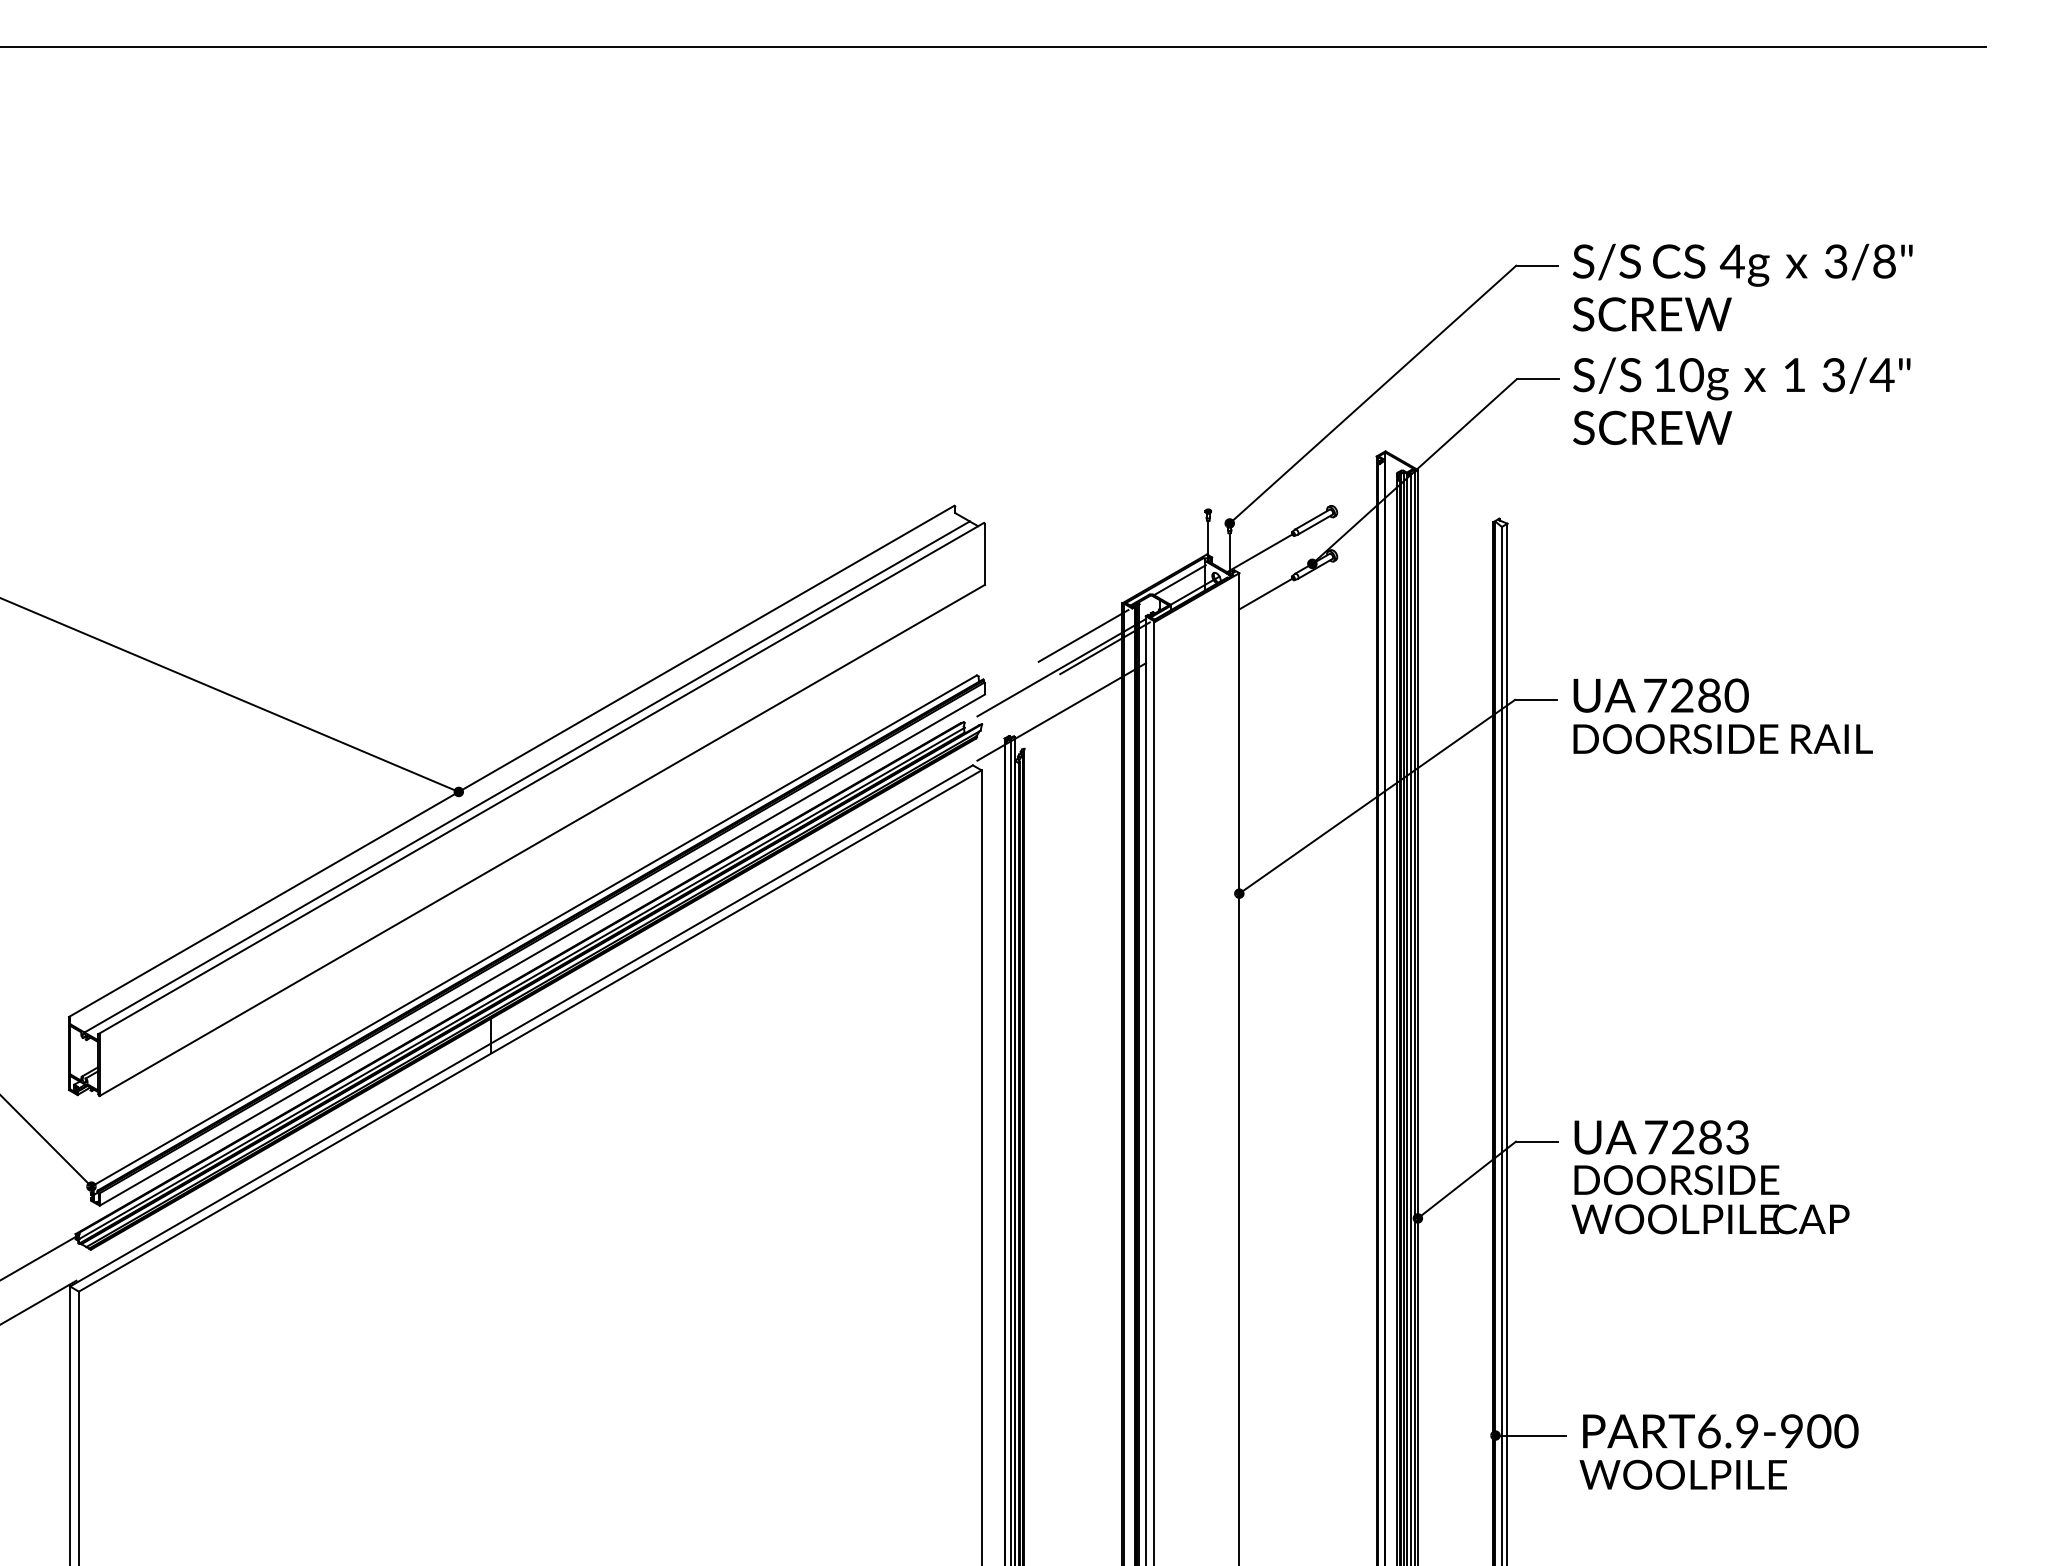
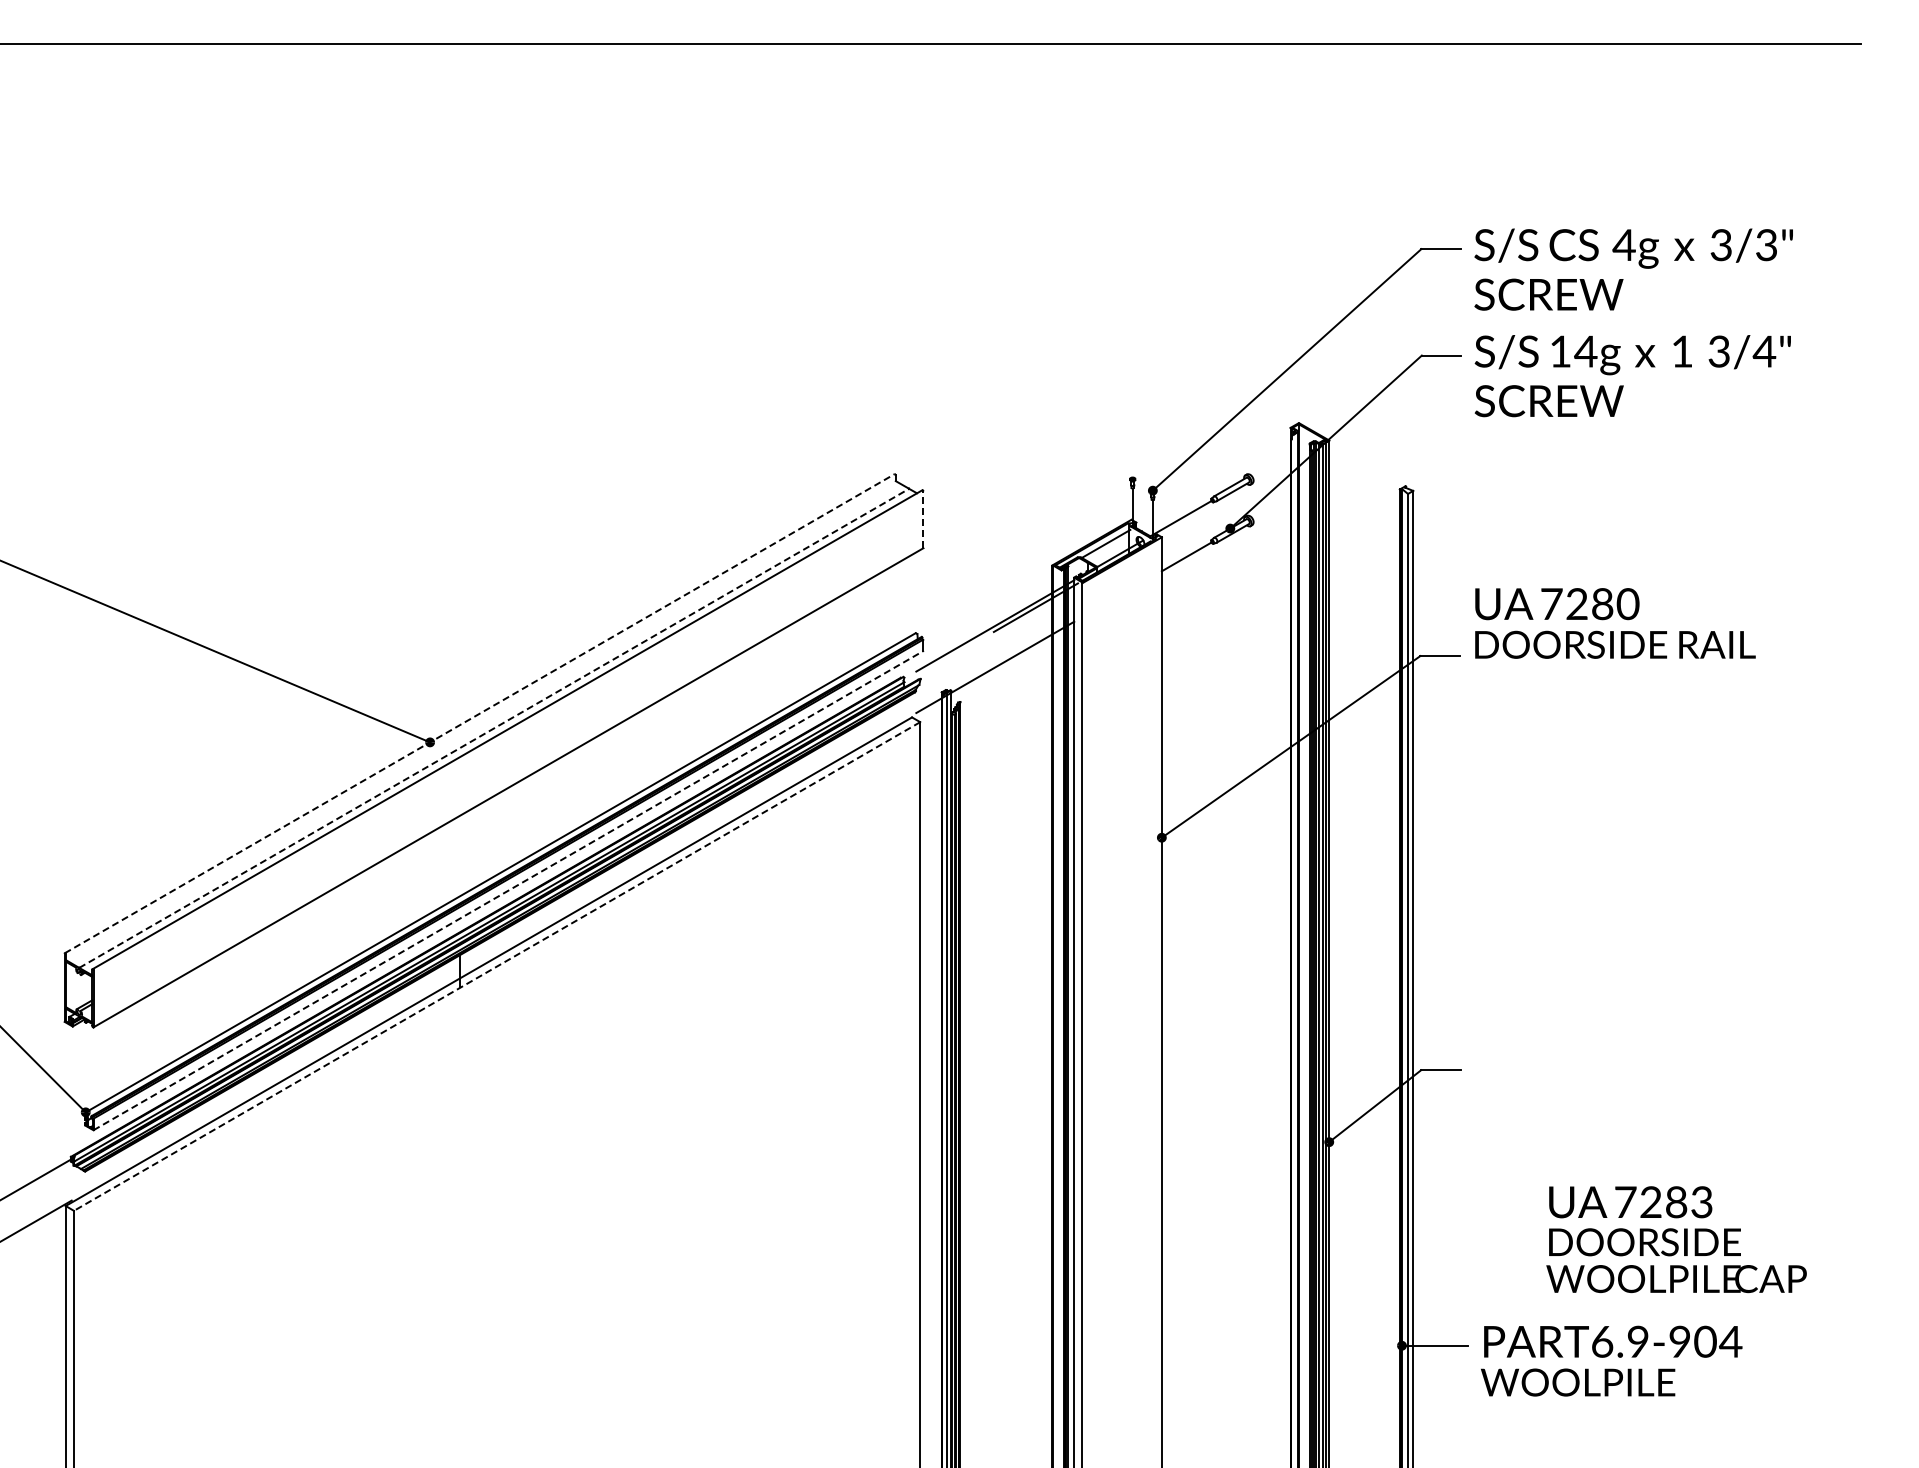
text: (1884, 260) -> (1766, 244), 3/8" -> 3/3"
text: (1691, 374) -> (1585, 351), 10g -> 14g
line: (985, 554) -> (923, 519), solid -> dashed
line: (1083, 635) -> (1015, 595), removed
text: (1723, 716) -> (1615, 623), moved
line: (512, 761) -> (480, 713), solid -> dashed
line: (527, 777) -> (494, 728), solid -> dashed
line: (542, 949) -> (508, 890), solid -> dashed
line: (530, 1031) -> (497, 966), solid -> dashed
text: (1710, 1177) -> (1676, 1239), moved
text: (1845, 1431) -> (1730, 1341), PART6.9-900 -> PART6.9-904

